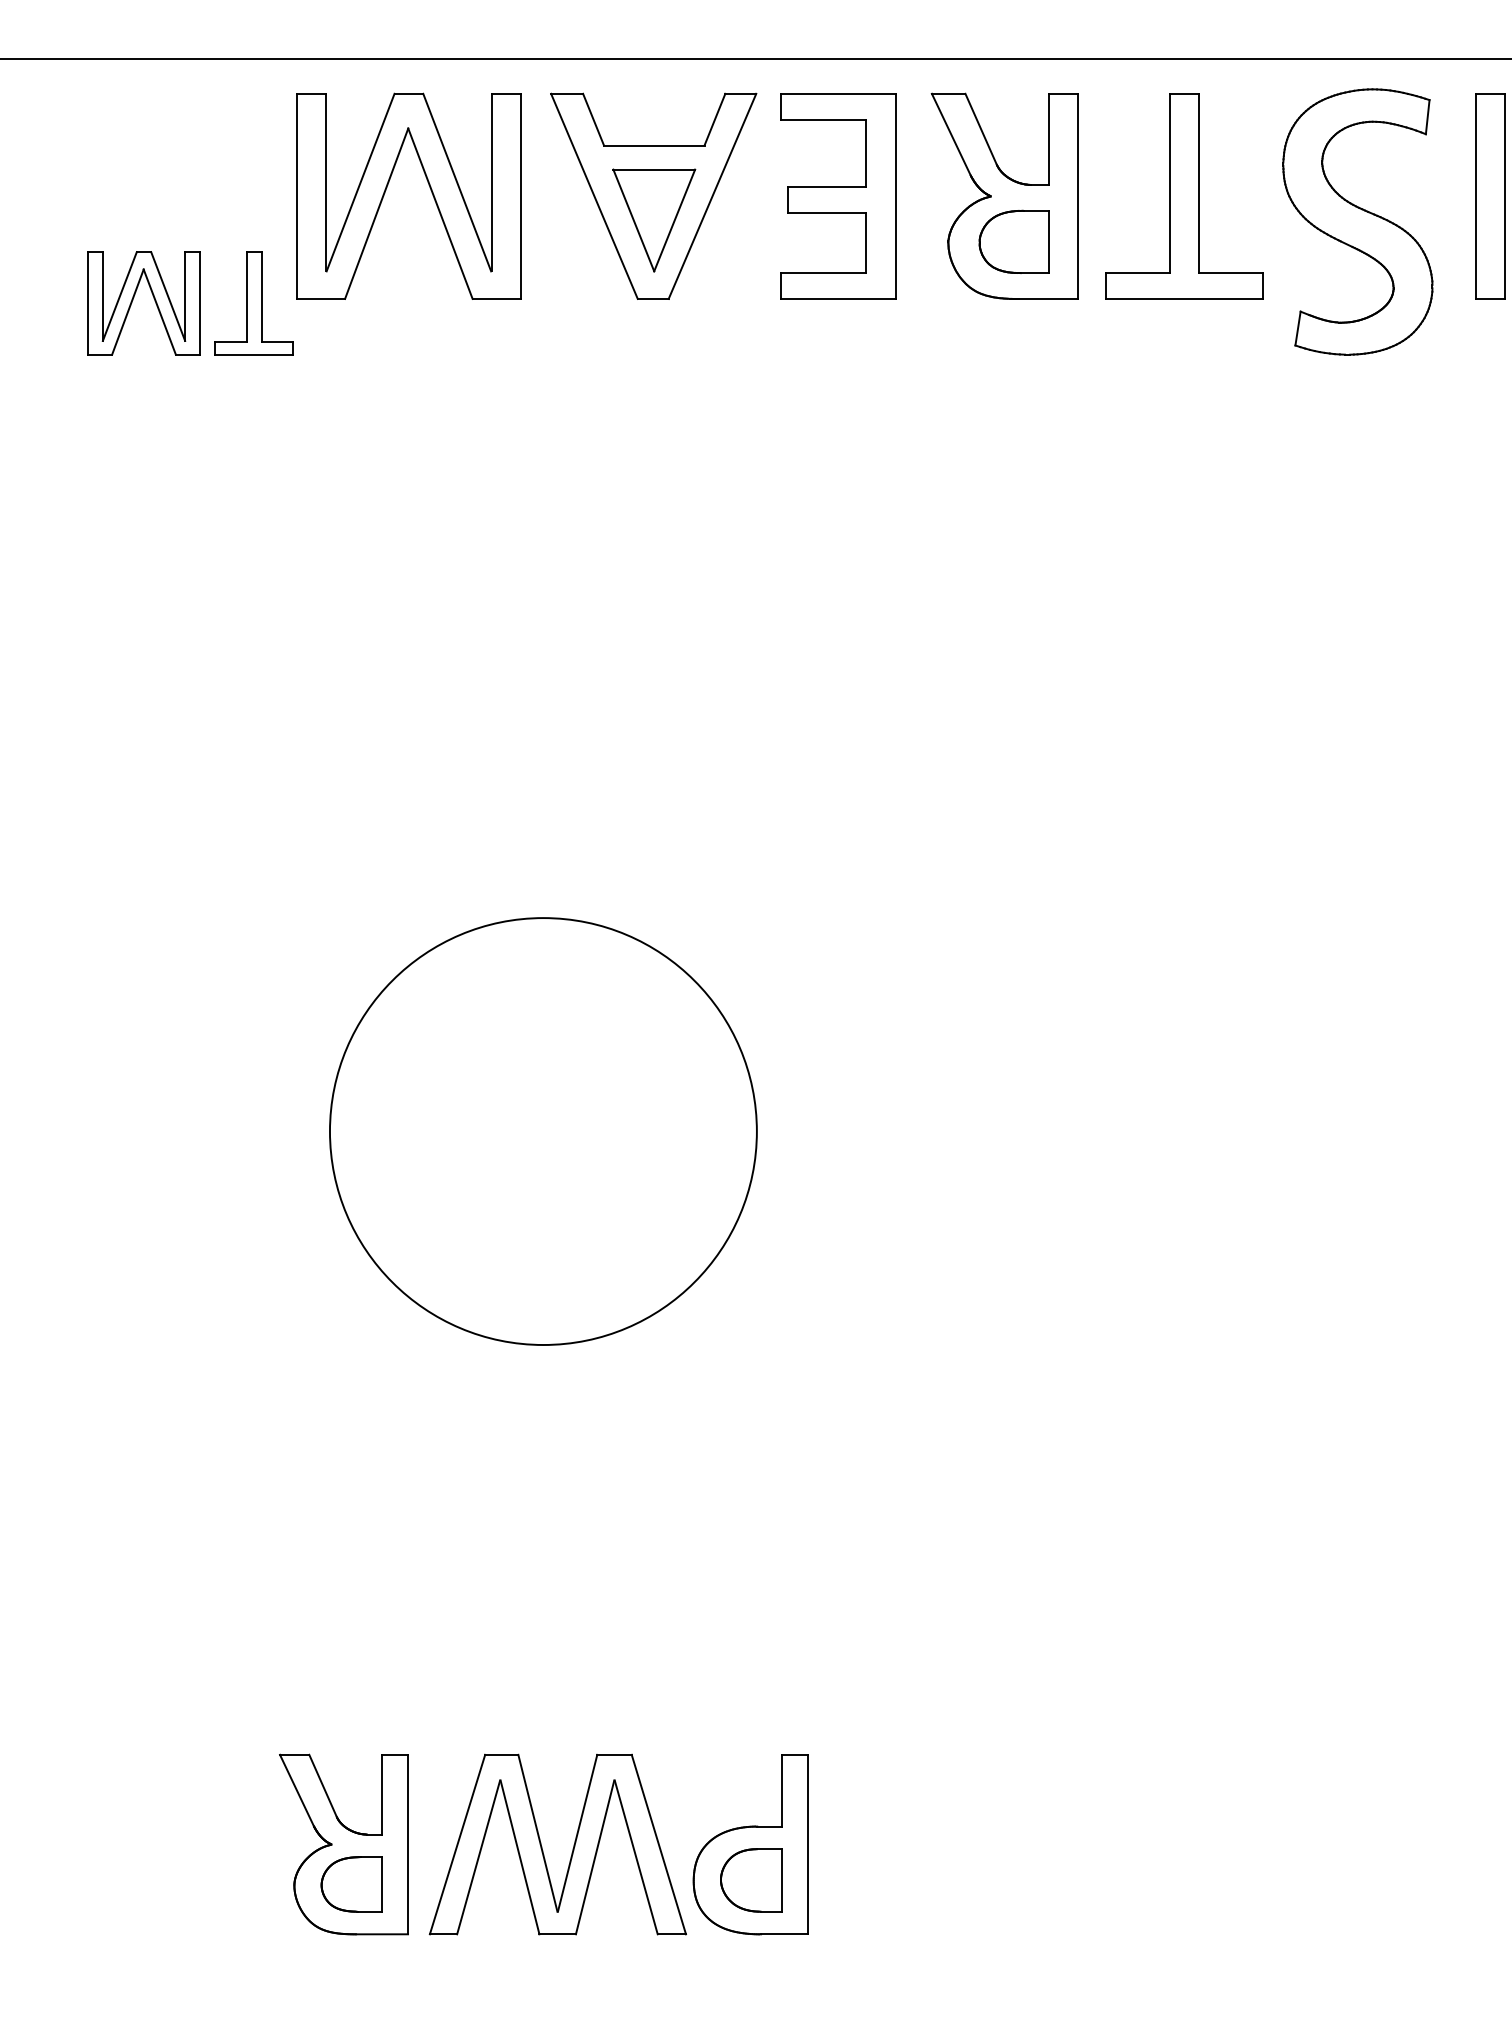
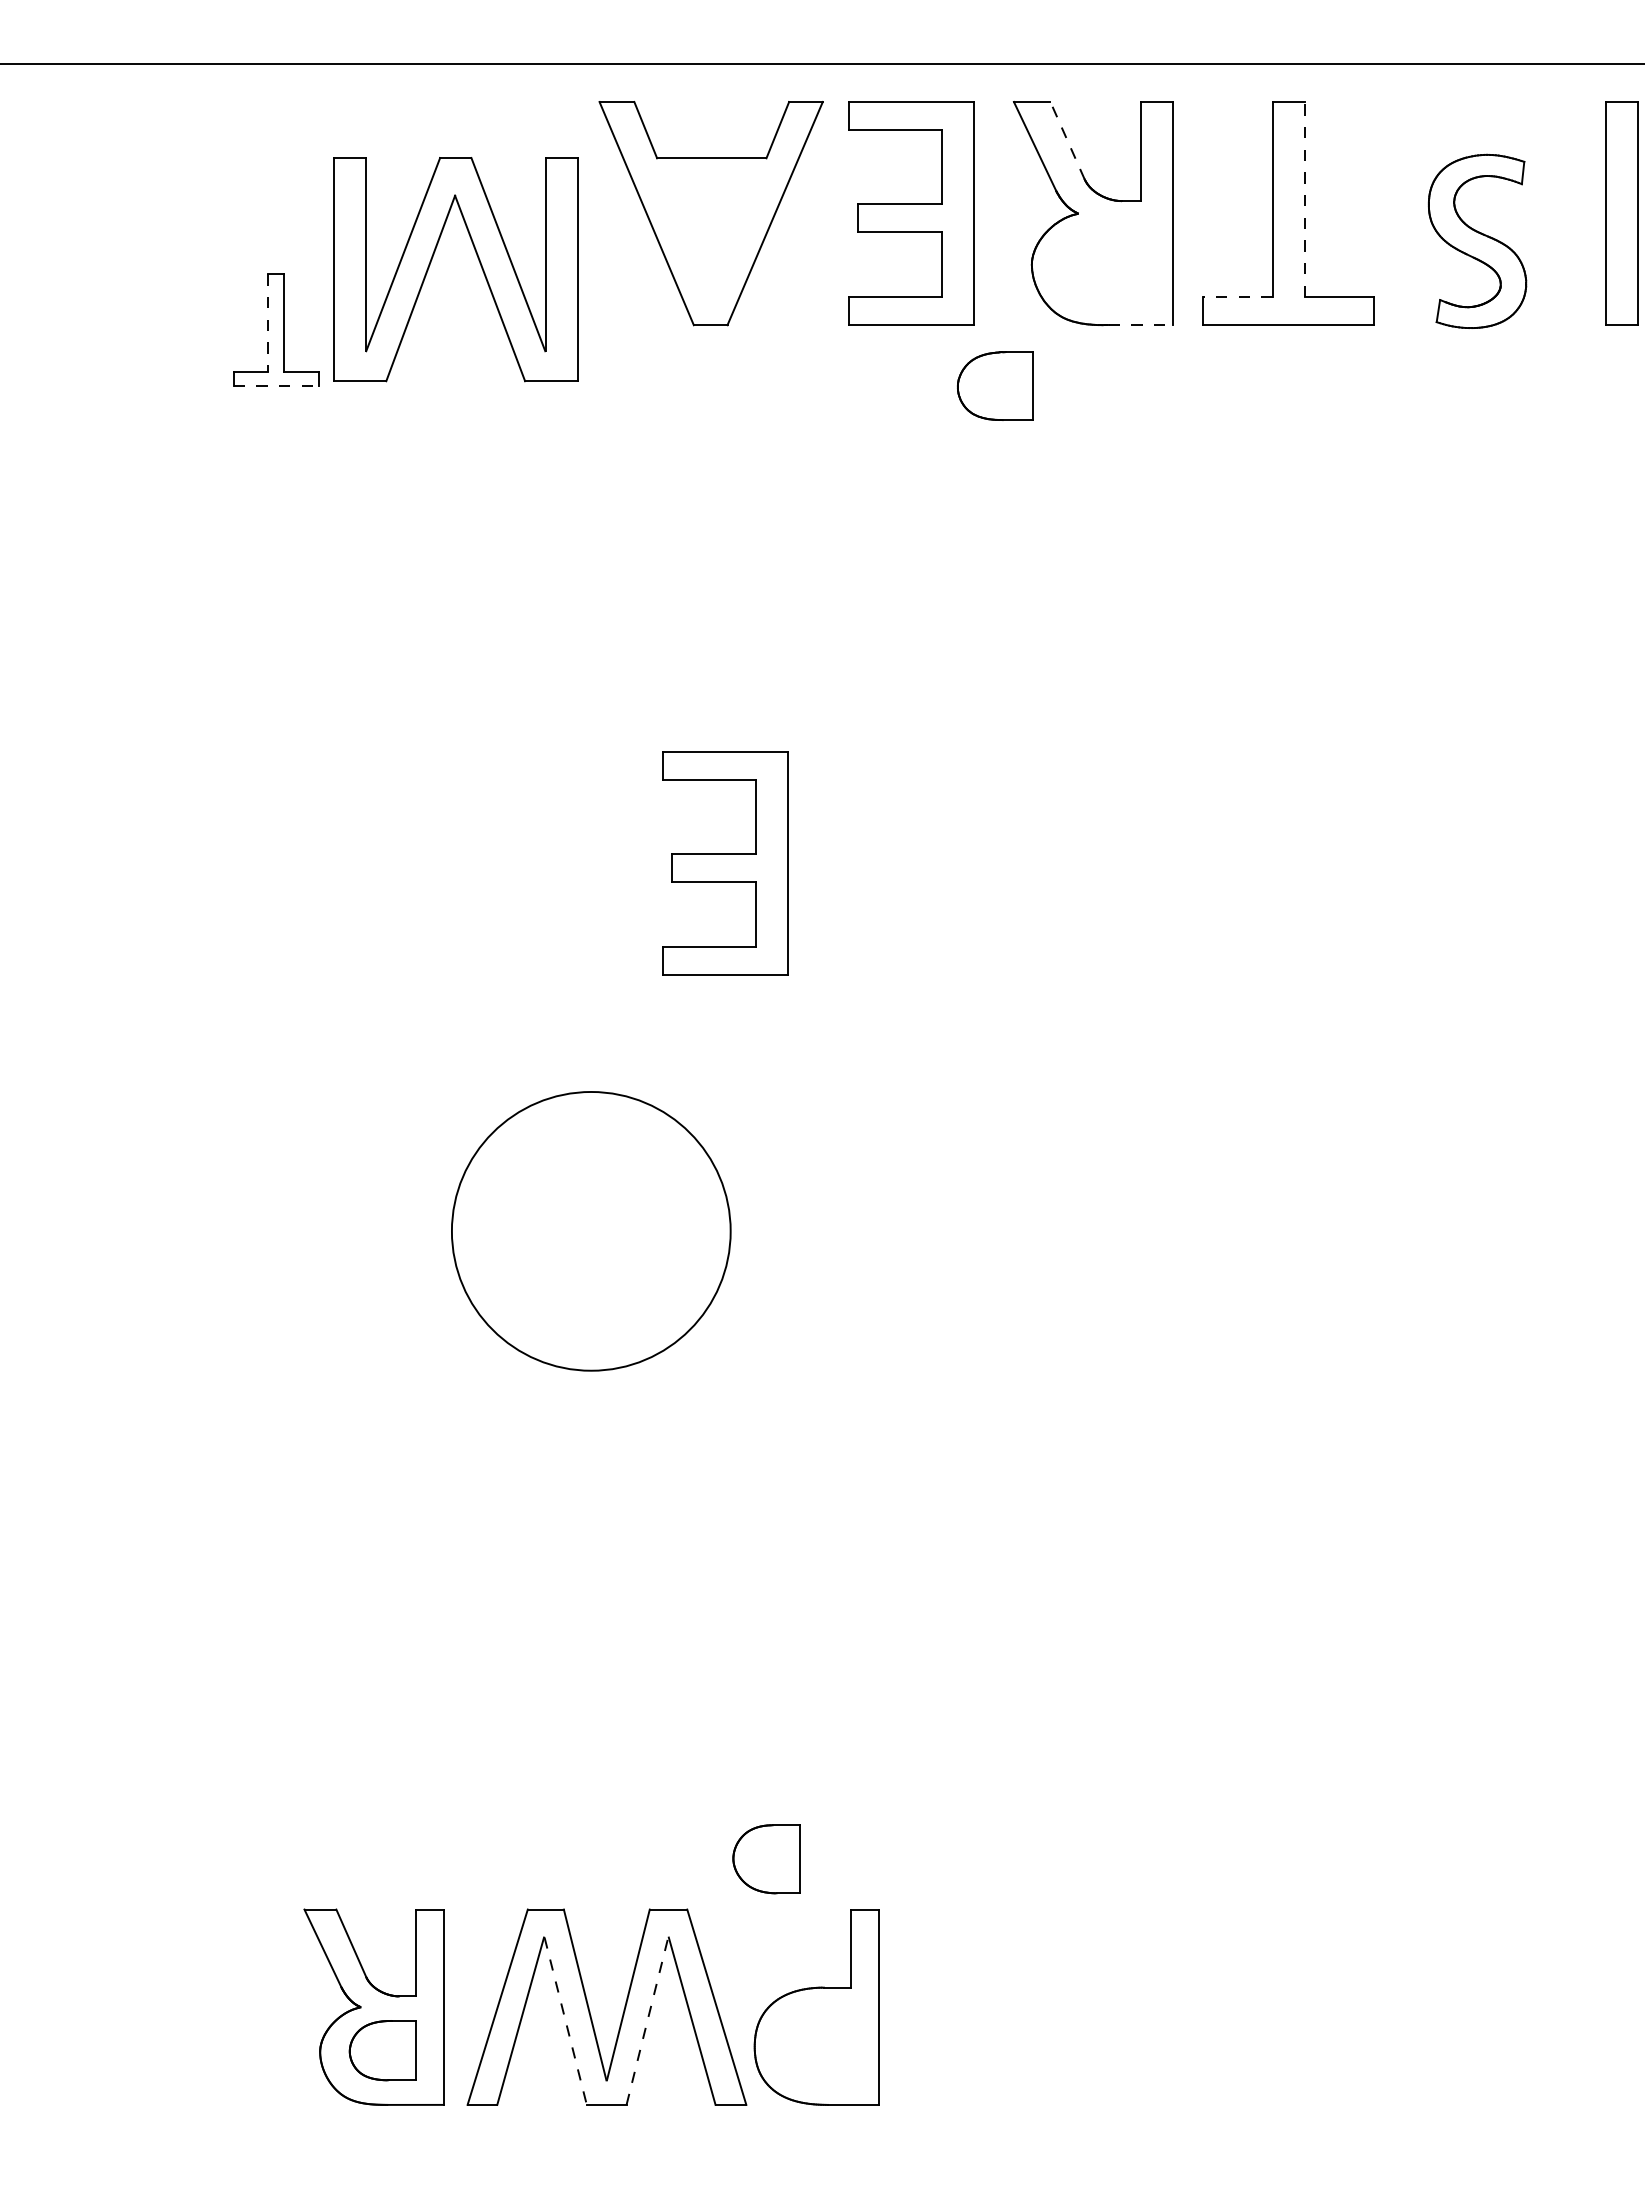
line: (981, 129) -> (1067, 140), solid -> dashed
line: (1198, 183) -> (1304, 199), solid -> dashed
part: (428, 186) -> (477, 258), moved
part: (654, 220) -> (711, 239), removed
part: (1357, 222) -> (1477, 241), size x0.6
part: (1014, 241) -> (995, 385), moved
line: (1138, 273) -> (1238, 297), solid -> dashed
line: (246, 297) -> (268, 323), solid -> dashed
line: (1049, 299) -> (1141, 325), solid -> dashed
part: (154, 300) -> (167, 326), removed
line: (254, 354) -> (276, 385), solid -> dashed
part: (666, 793) -> (725, 863), added
circle: (543, 1131) -> (591, 1231), size x0.6
line: (595, 1856) -> (647, 2020), solid -> dashed
line: (519, 1857) -> (565, 2021), solid -> dashed
part: (751, 1880) -> (766, 1859), moved

